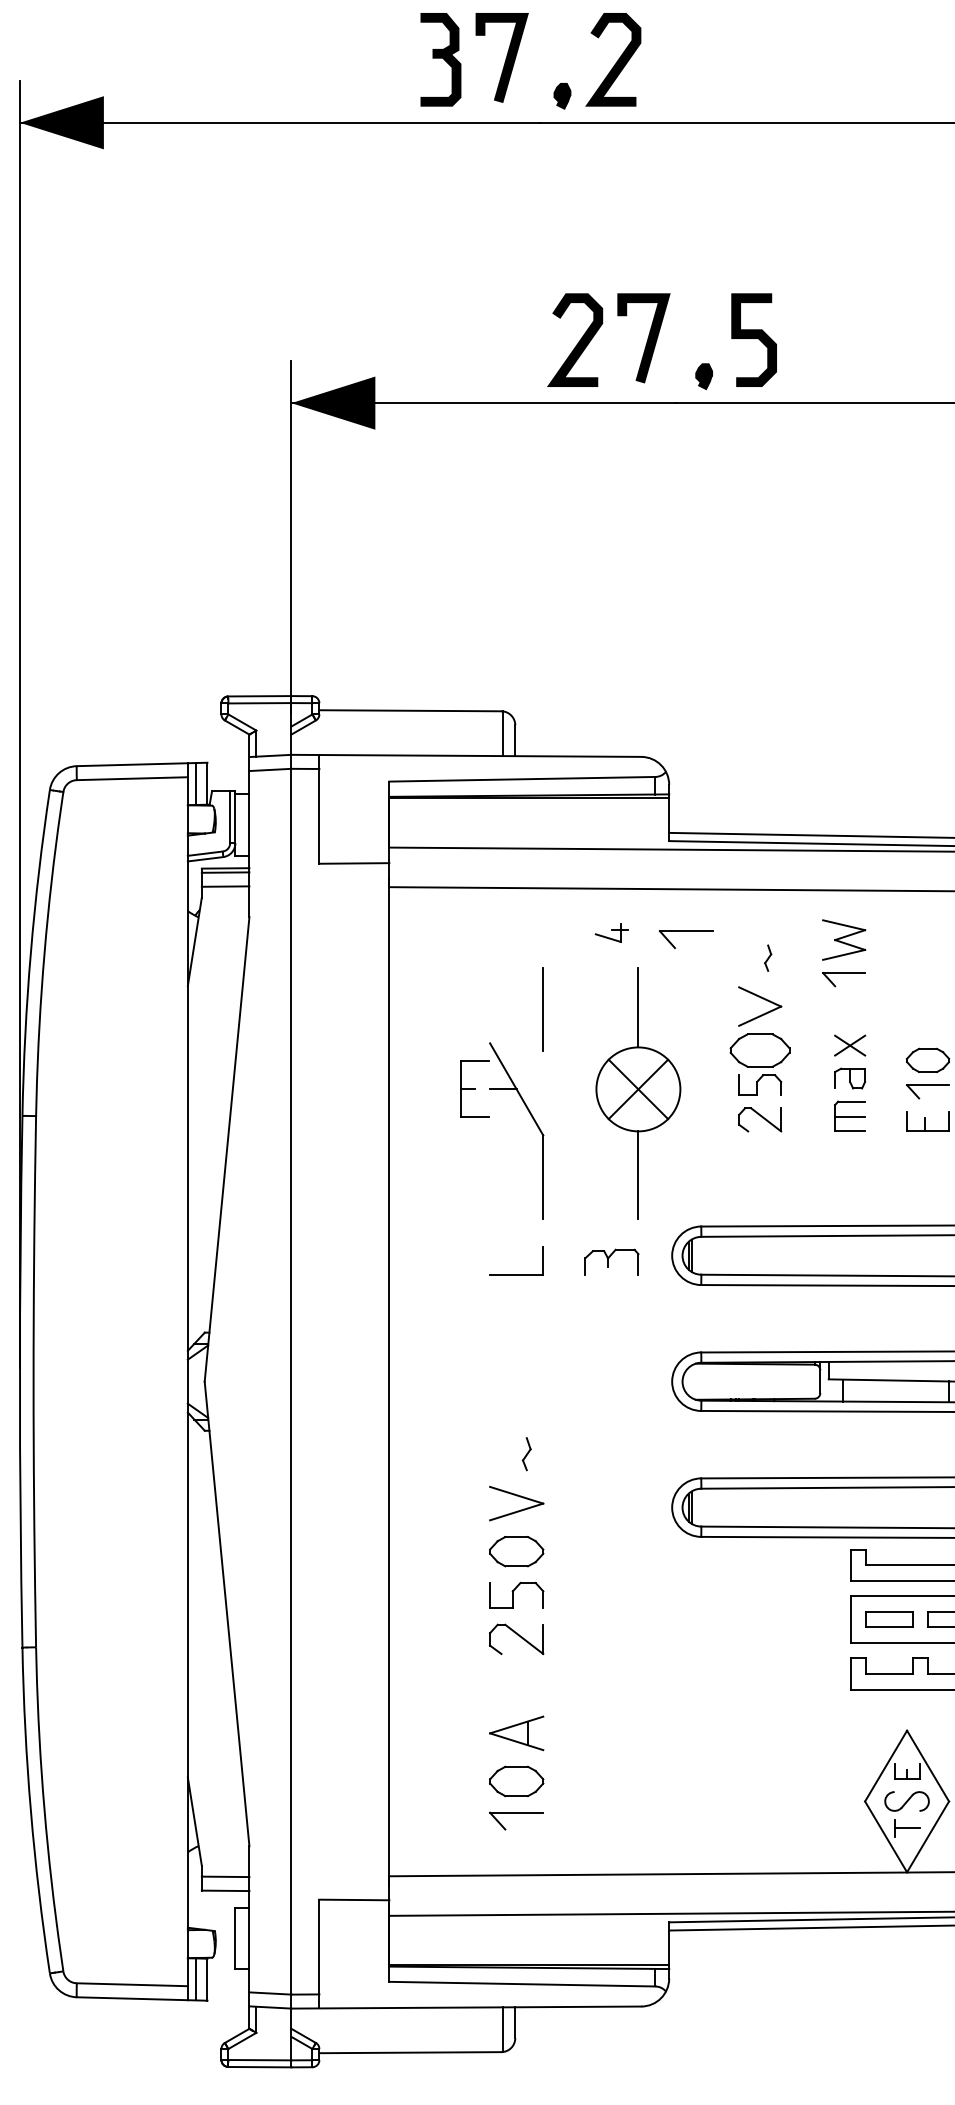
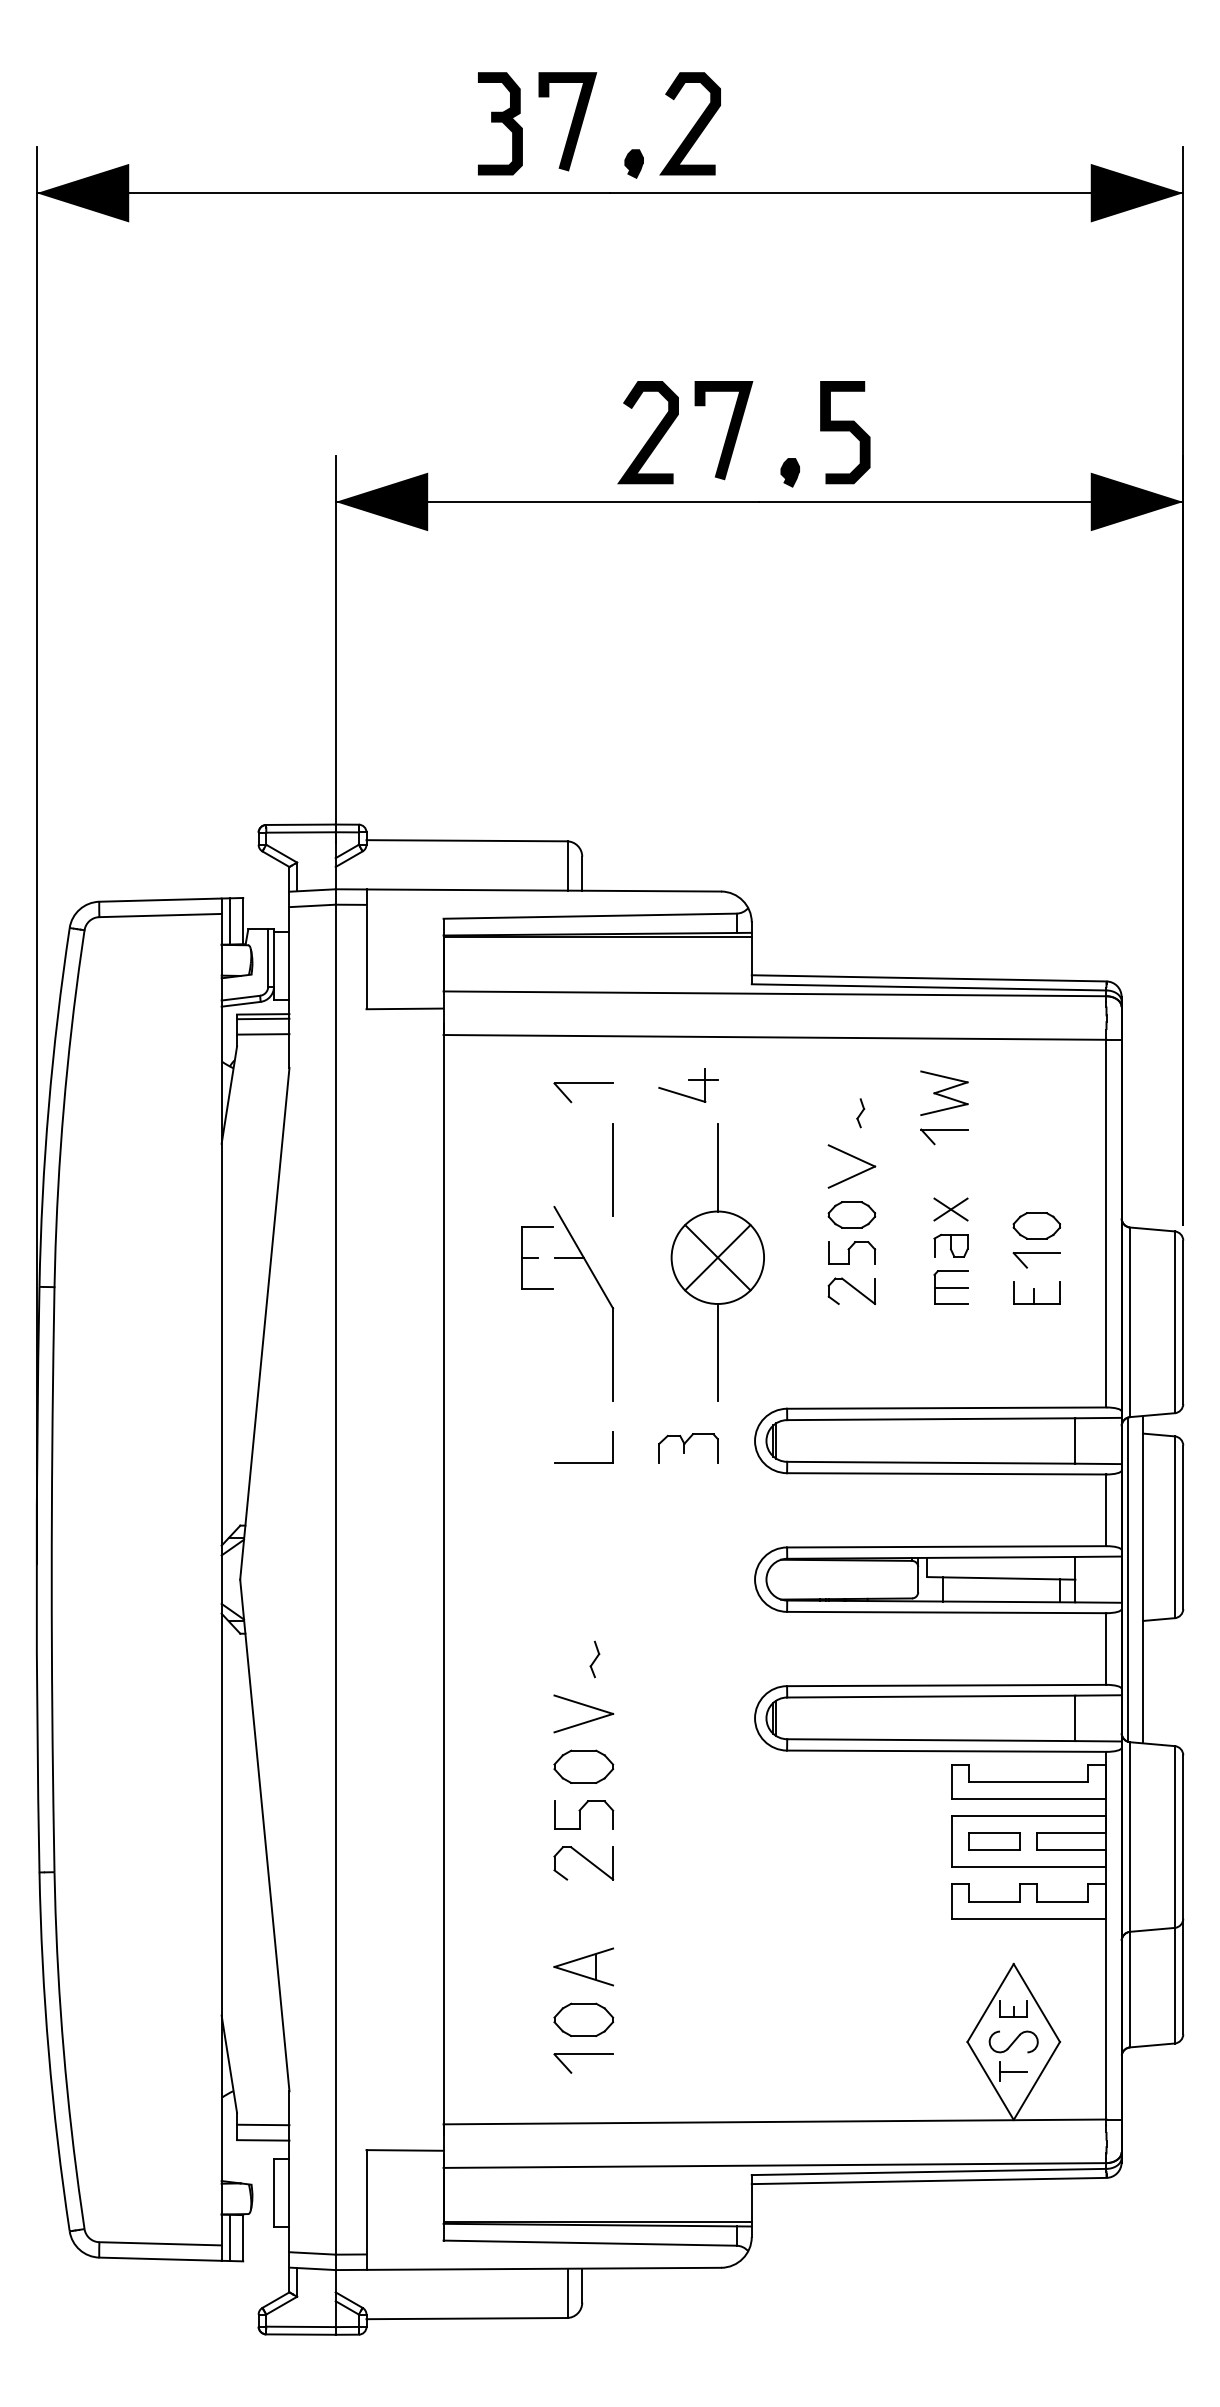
part: (686, 931) -> (583, 1083), moved
part: (611, 933) -> (688, 1085), size x1.67
part: (759, 1050) -> (851, 1214), size x0.71

